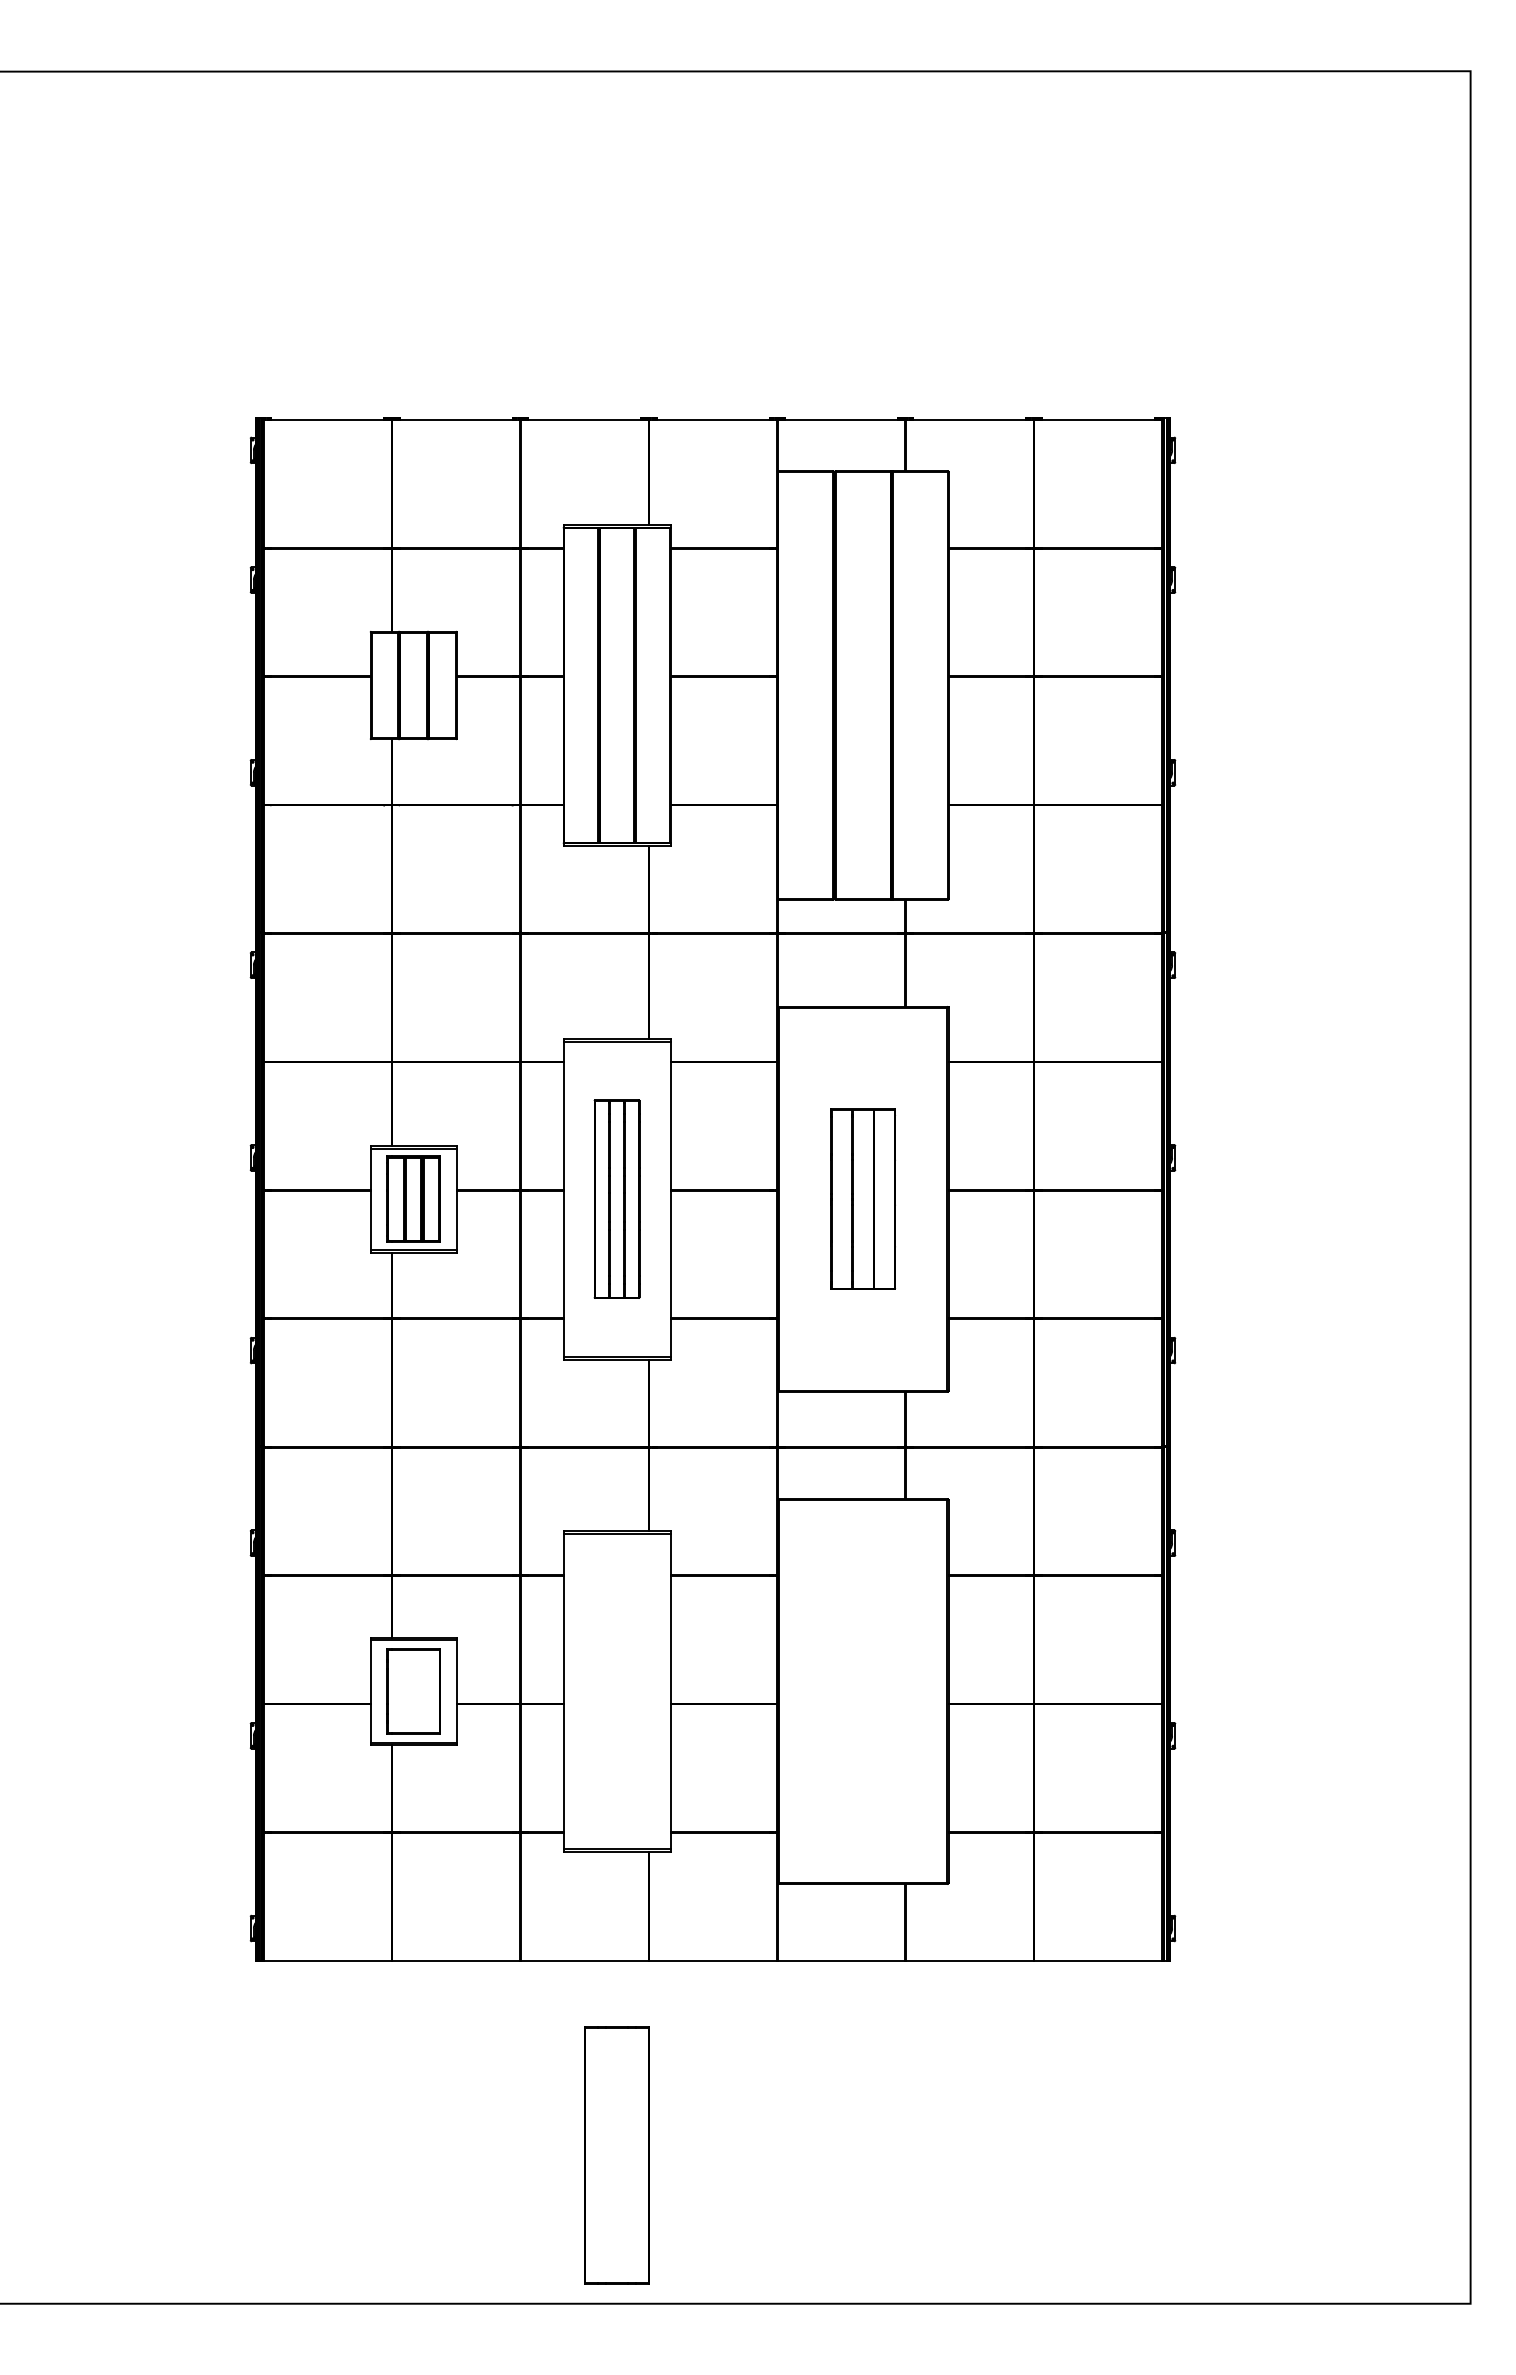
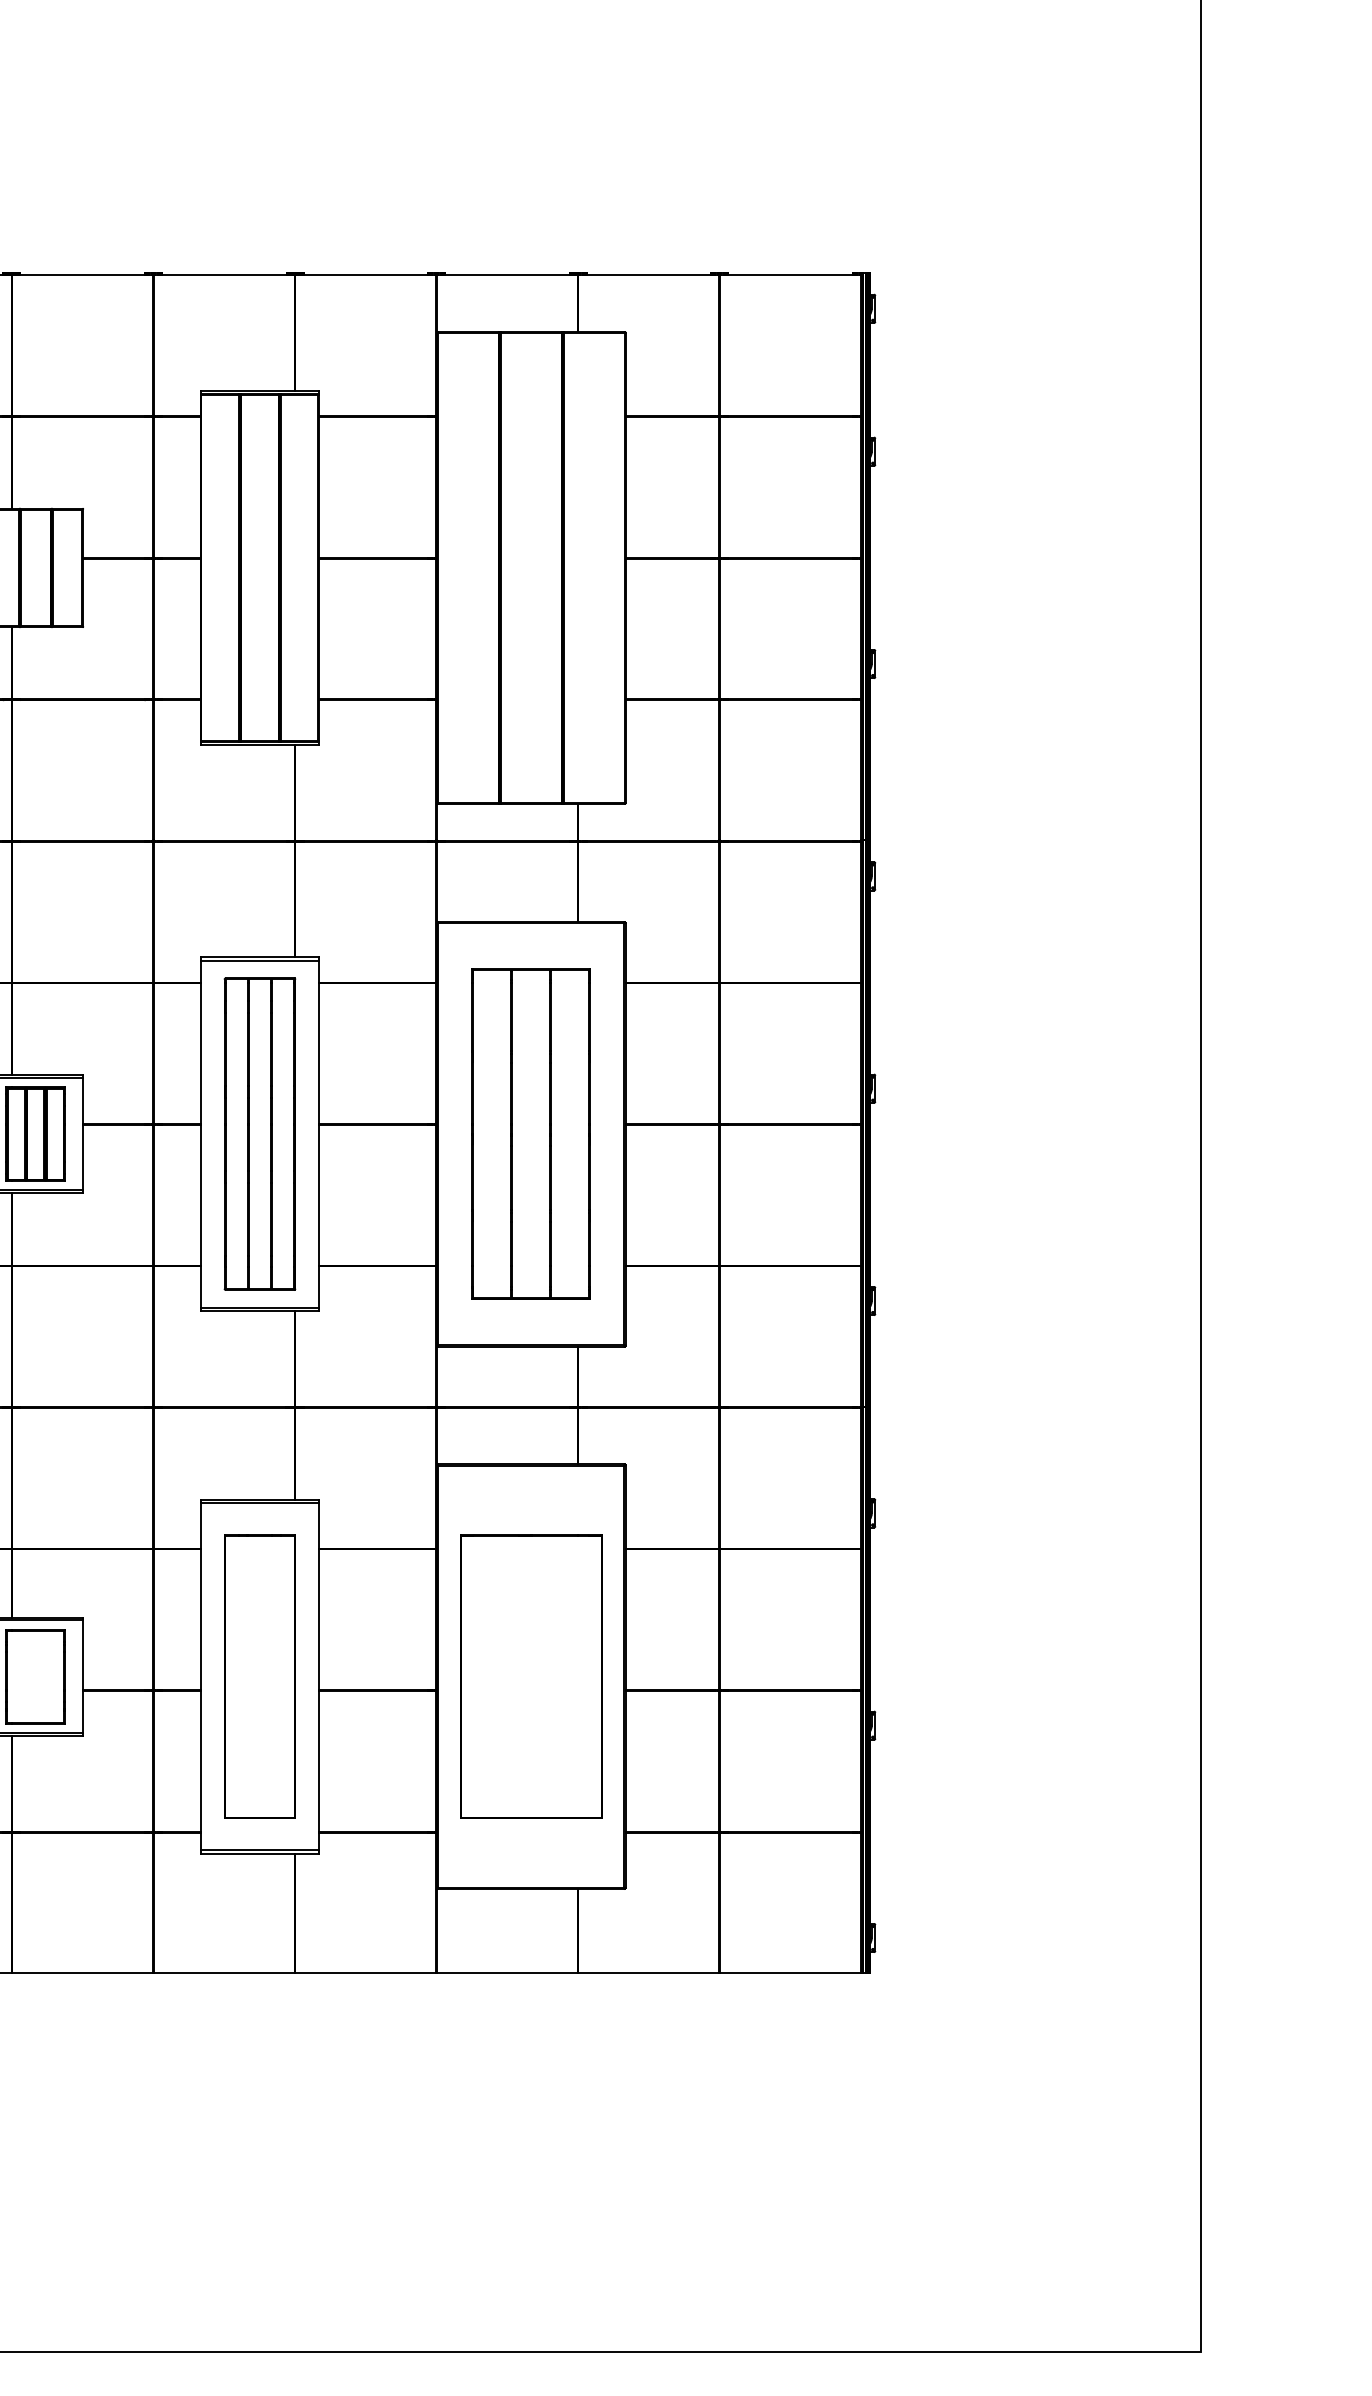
part: (616, 1198) -> (259, 1133), size x1.43
part: (863, 1198) -> (531, 1133), size x1.67
part: (862, 1691) -> (530, 1676), added
part: (616, 2155) -> (259, 1676), moved

